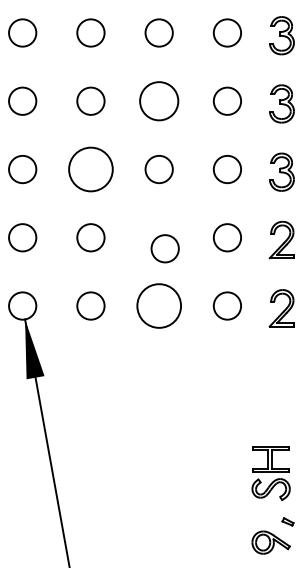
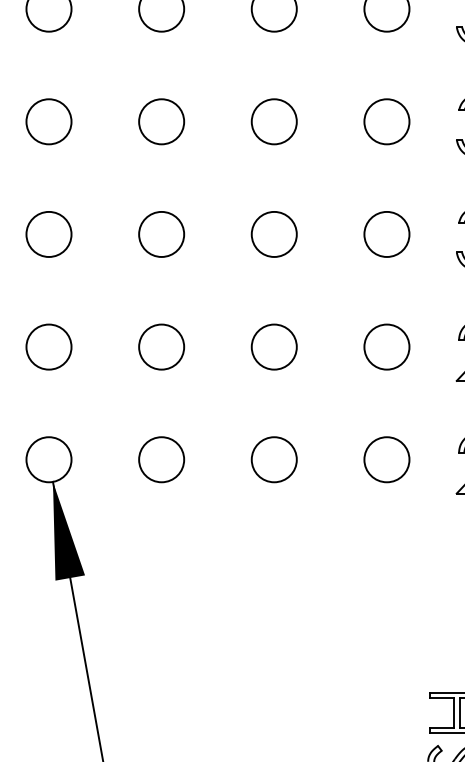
circle: (158, 100) -> (273, 120), size x0.71
circle: (90, 169) -> (160, 234), size x0.62
circle: (164, 248) -> (273, 346), moved
circle: (158, 305) -> (273, 458), size x0.62

